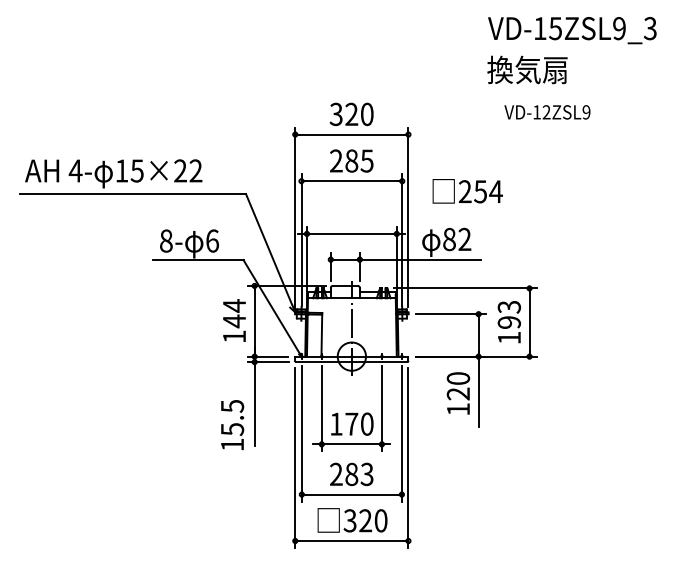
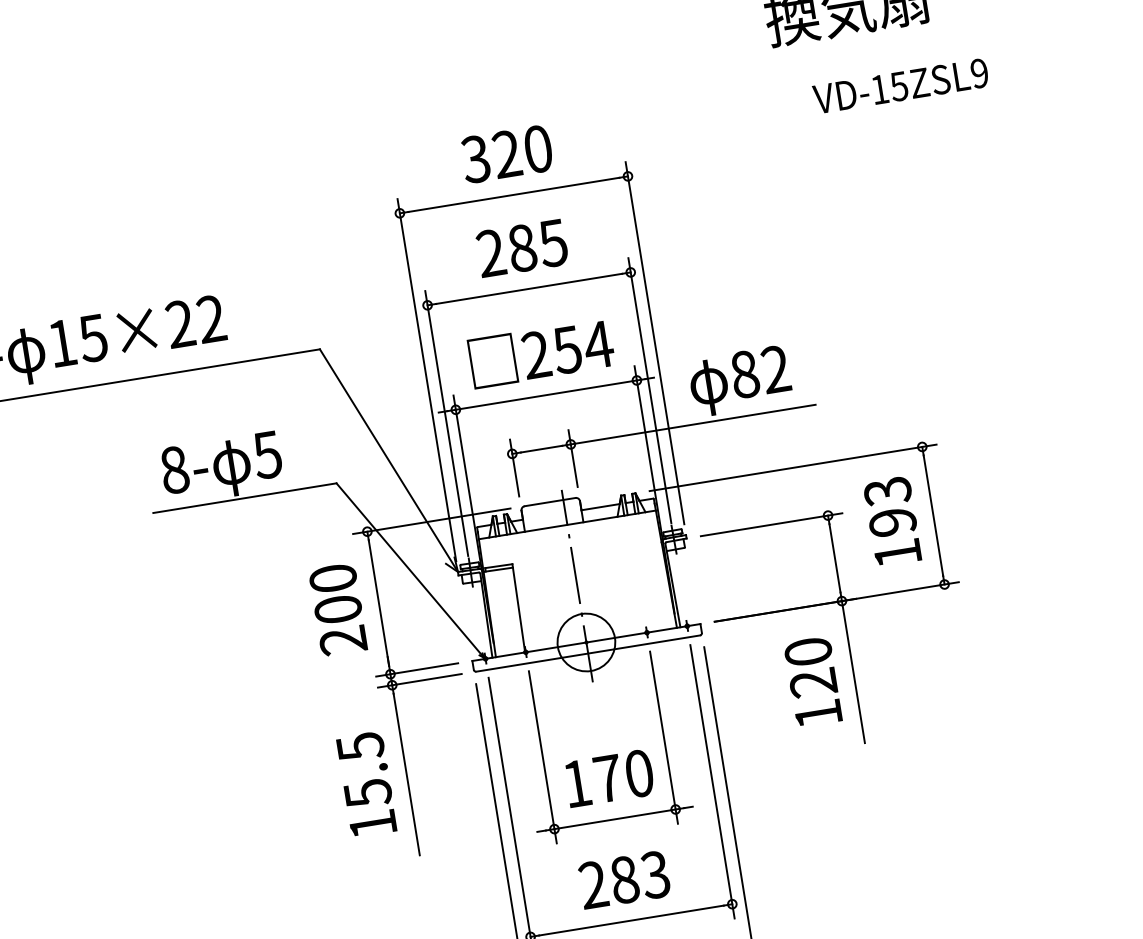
text: (546, 112) -> (899, 86), VD-12ZSL9 -> VD-15ZSL9
text: (467, 191) -> (540, 353), moved
text: (212, 240) -> (267, 453), 6 -> 5
text: (234, 321) -> (338, 609), 144 -> 200
text: (232, 424) -> (366, 783), moved

